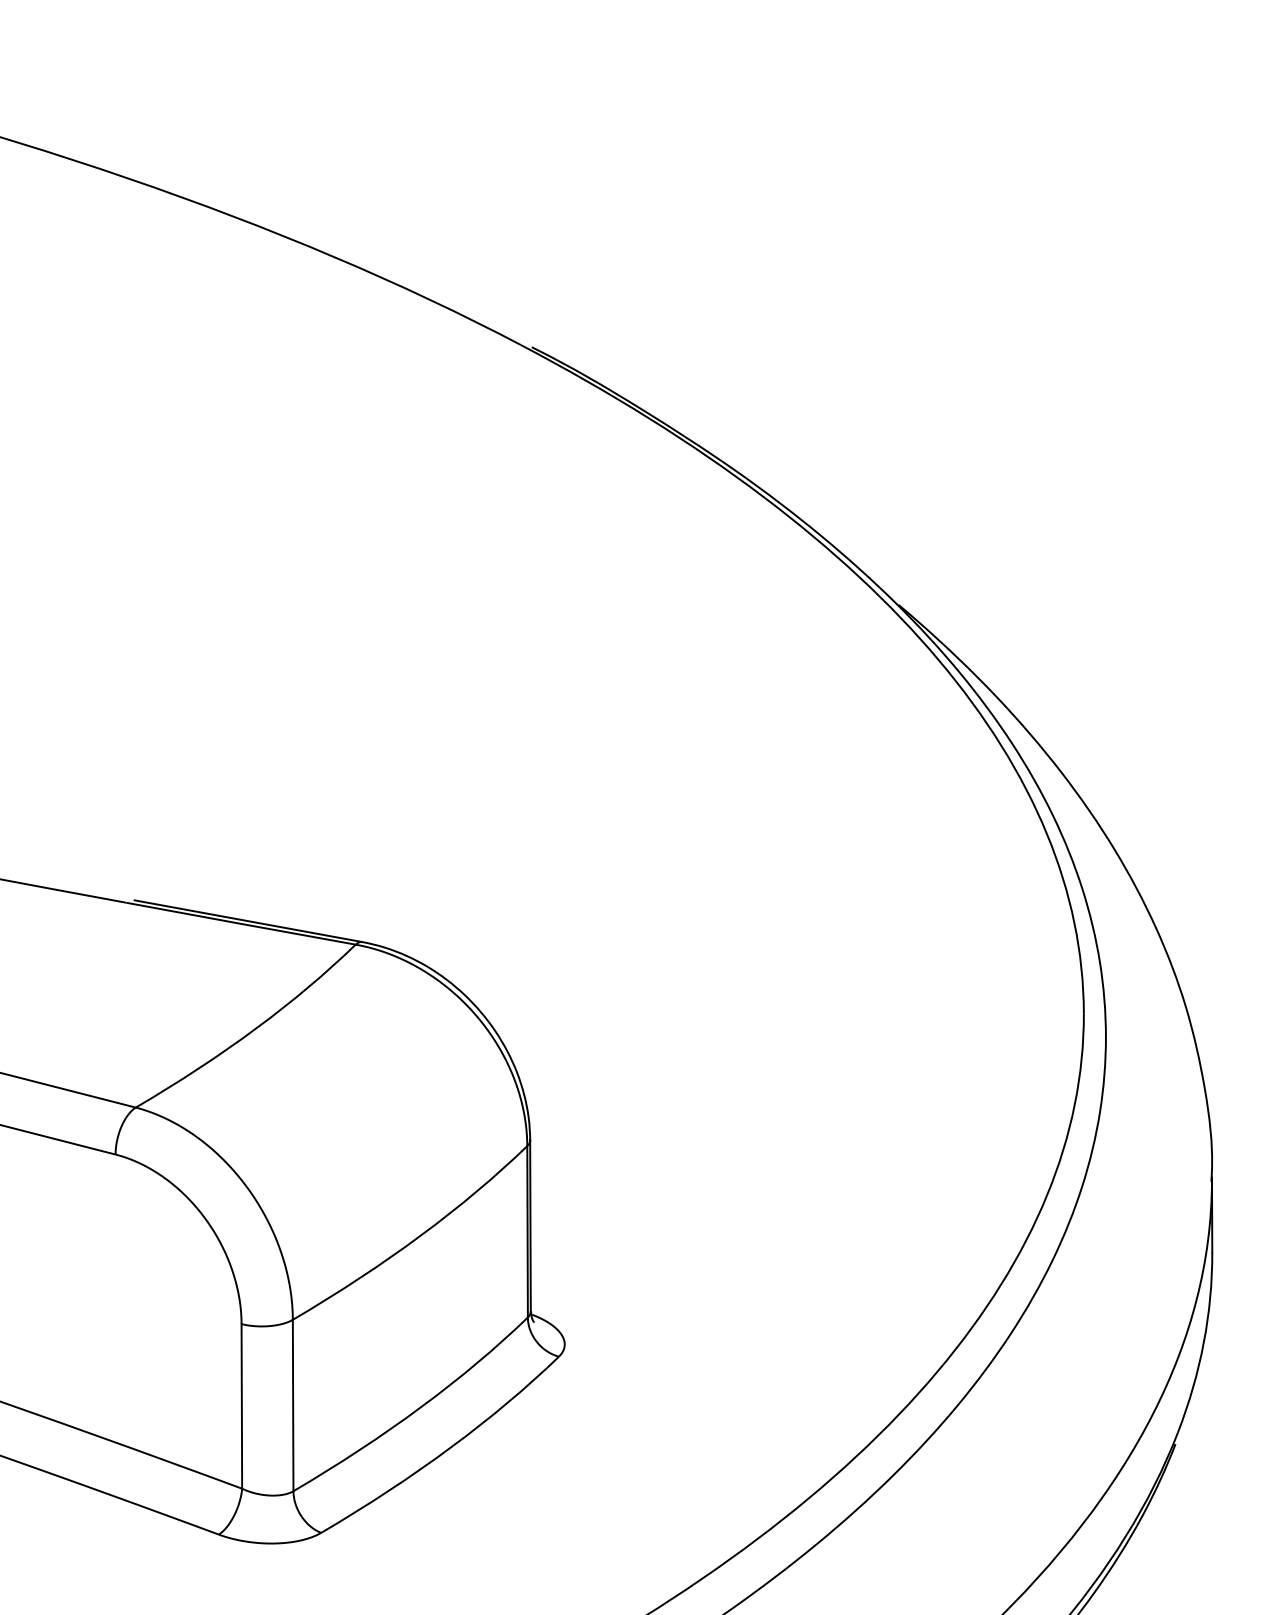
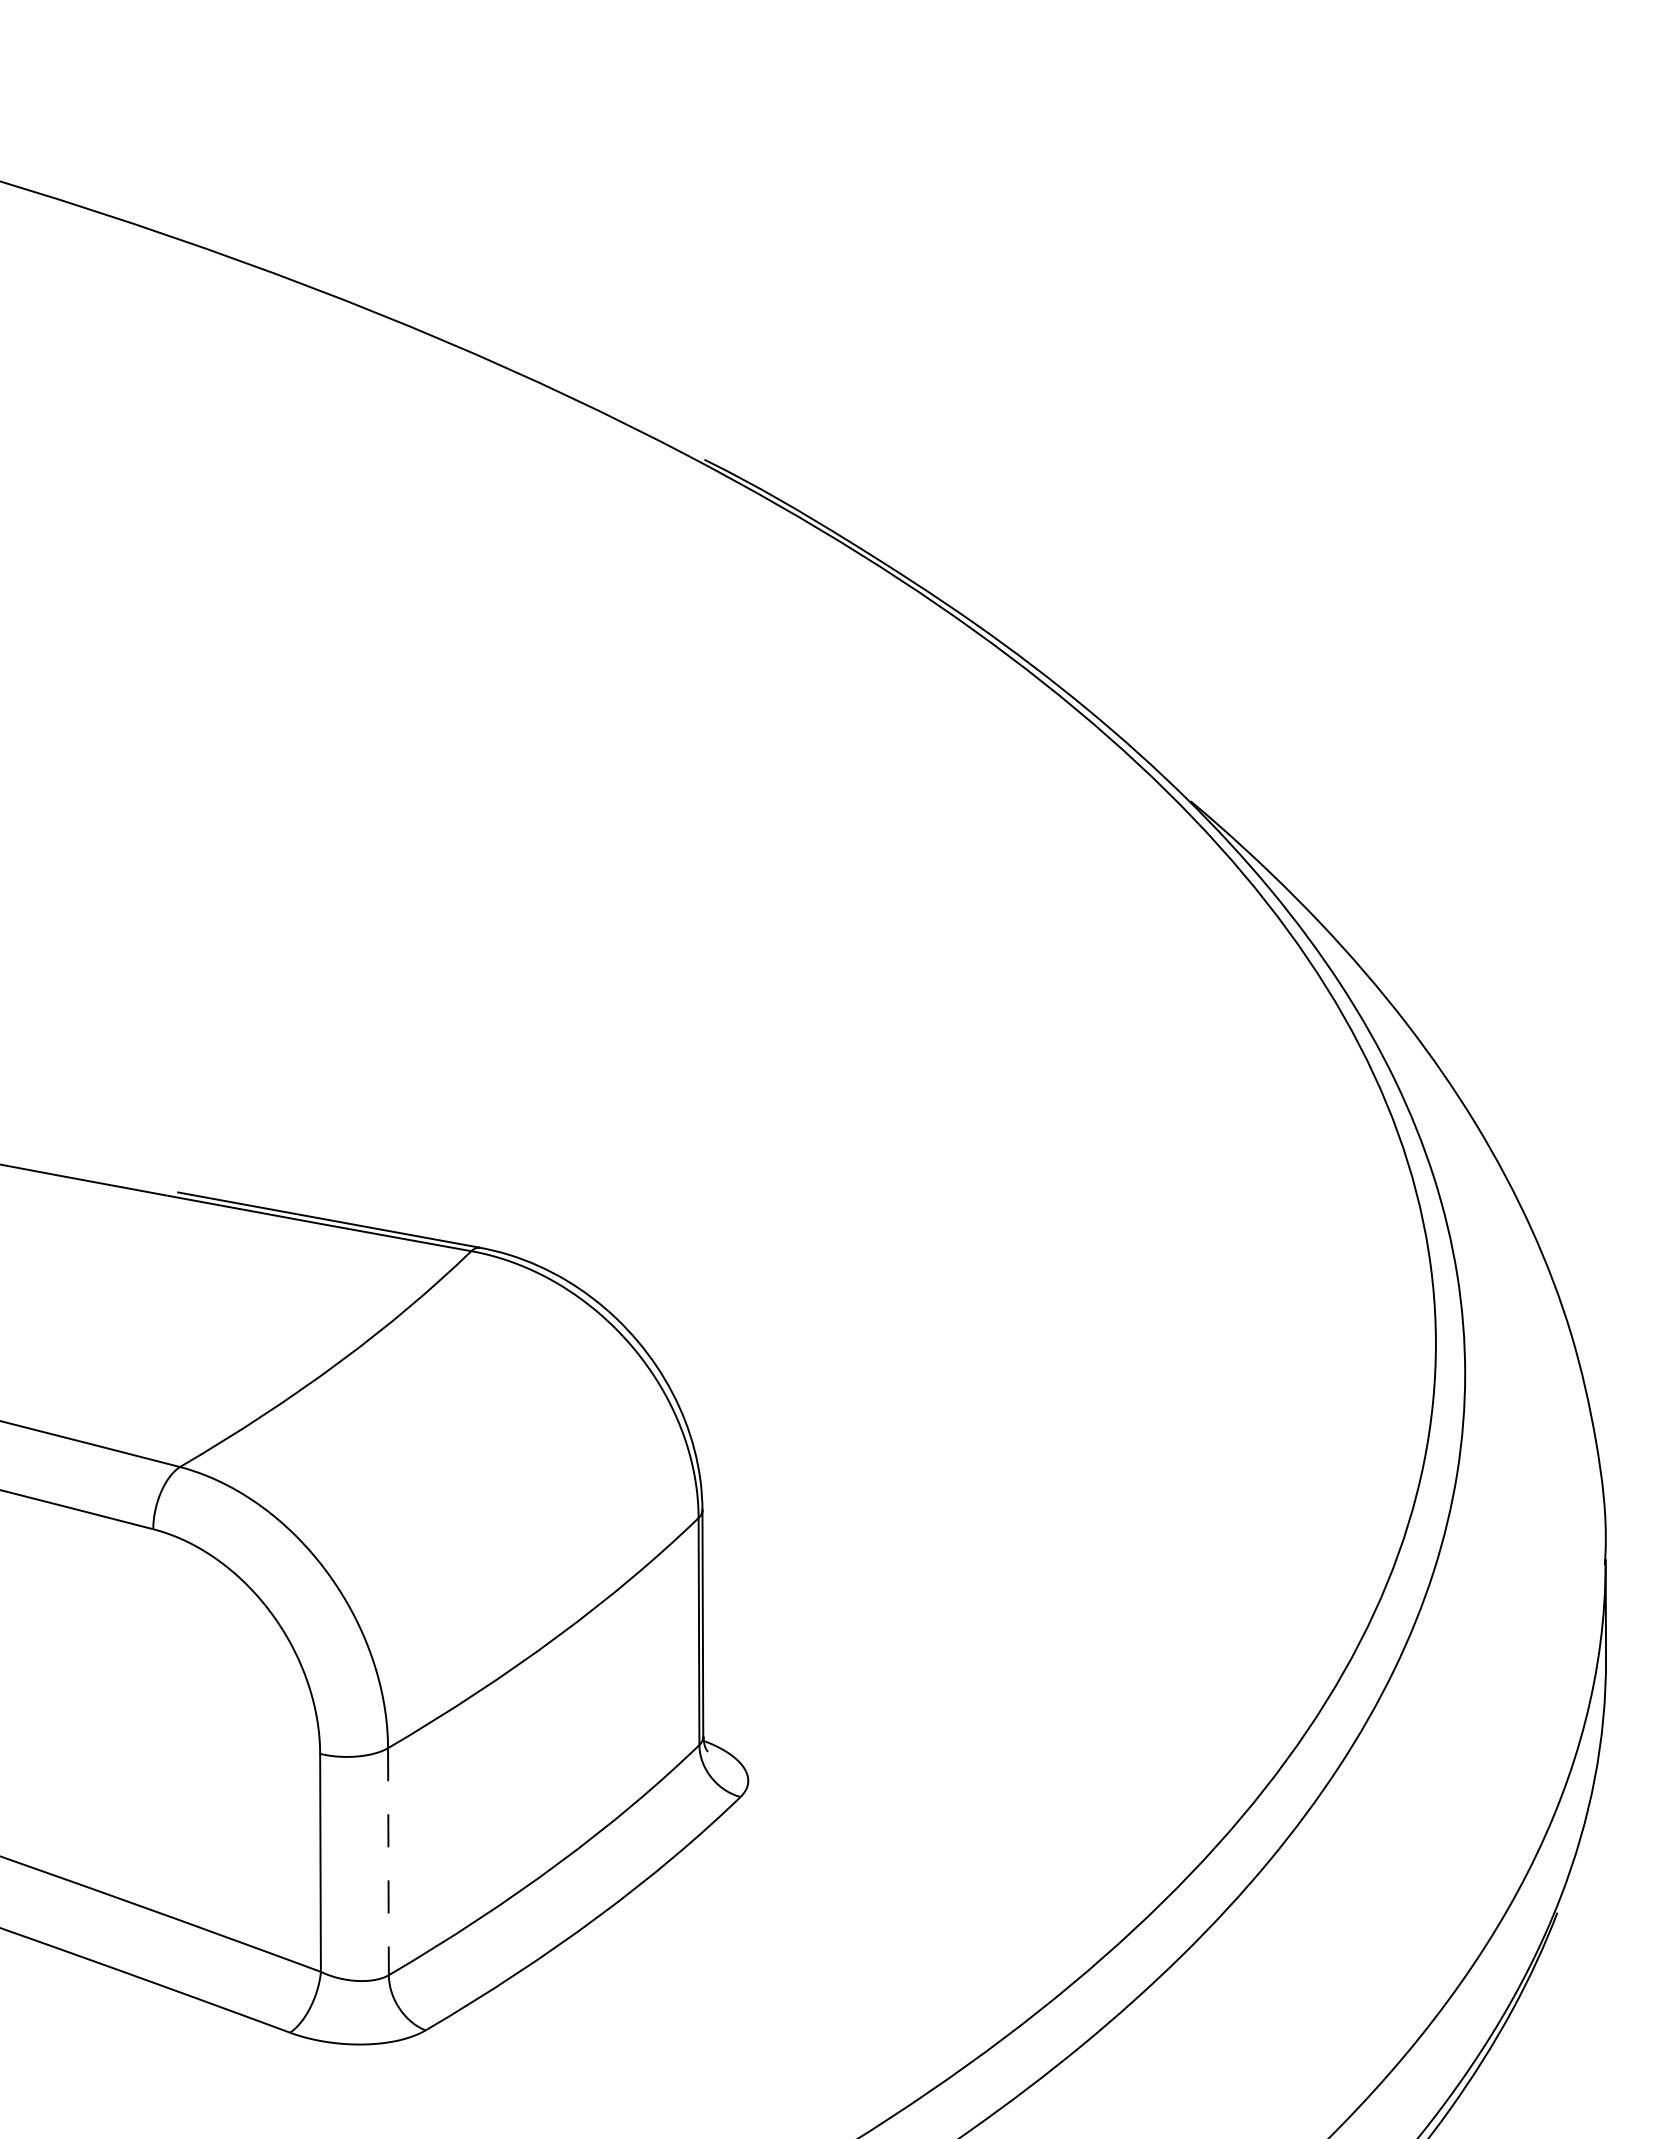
line: (293, 1405) -> (388, 1861), solid -> dashed

